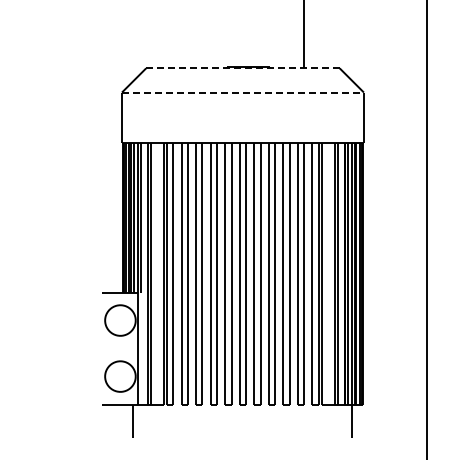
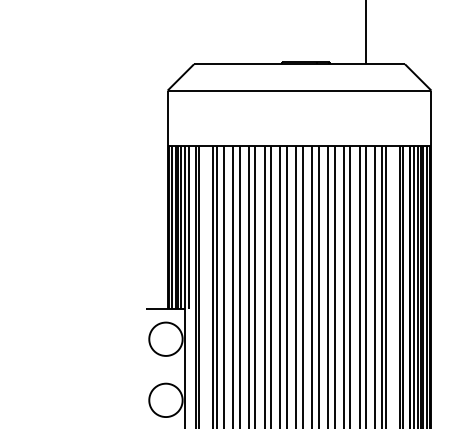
line: (242, 68) -> (299, 64), dashed -> solid
line: (242, 92) -> (299, 90), dashed -> solid

